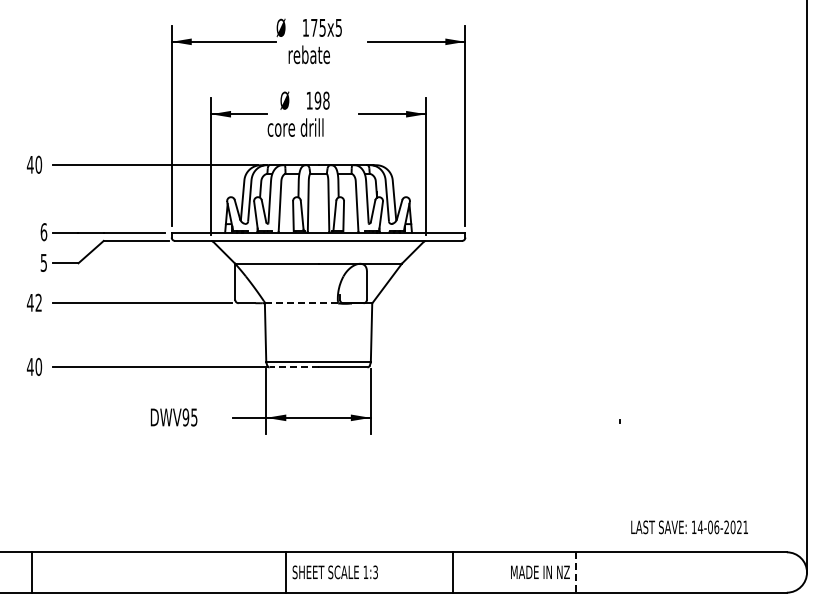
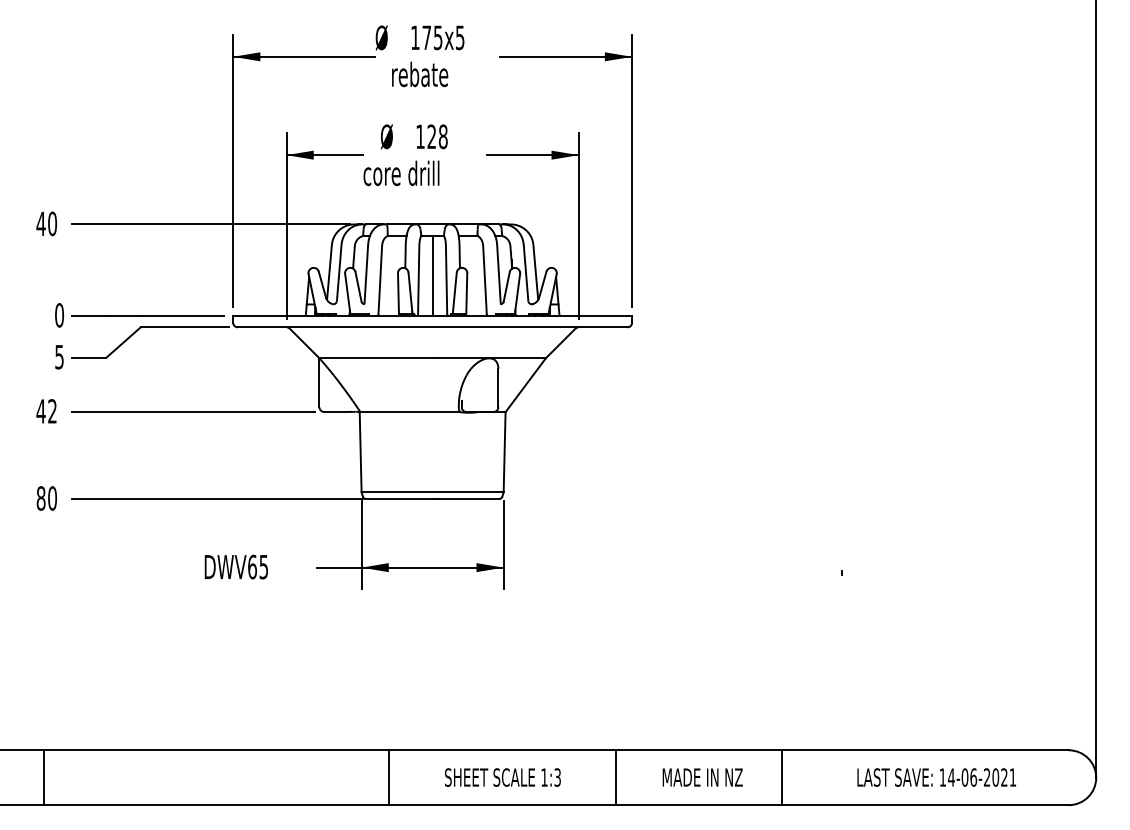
text: (317, 100) -> (431, 136), 198 -> 128
line: (318, 202) -> (432, 275), added
text: (43, 231) -> (58, 314), 6 -> 0
line: (301, 303) -> (409, 412), dashed -> solid
text: (29, 366) -> (39, 497), 40 -> 80
line: (293, 367) -> (398, 499), dashed -> solid
text: (185, 417) -> (251, 567), DWV95 -> DWV65
text: (689, 527) -> (936, 777), moved
text: (540, 571) -> (702, 776), moved
text: (334, 572) -> (501, 777), moved
line: (575, 572) -> (781, 777), dashed -> solid

